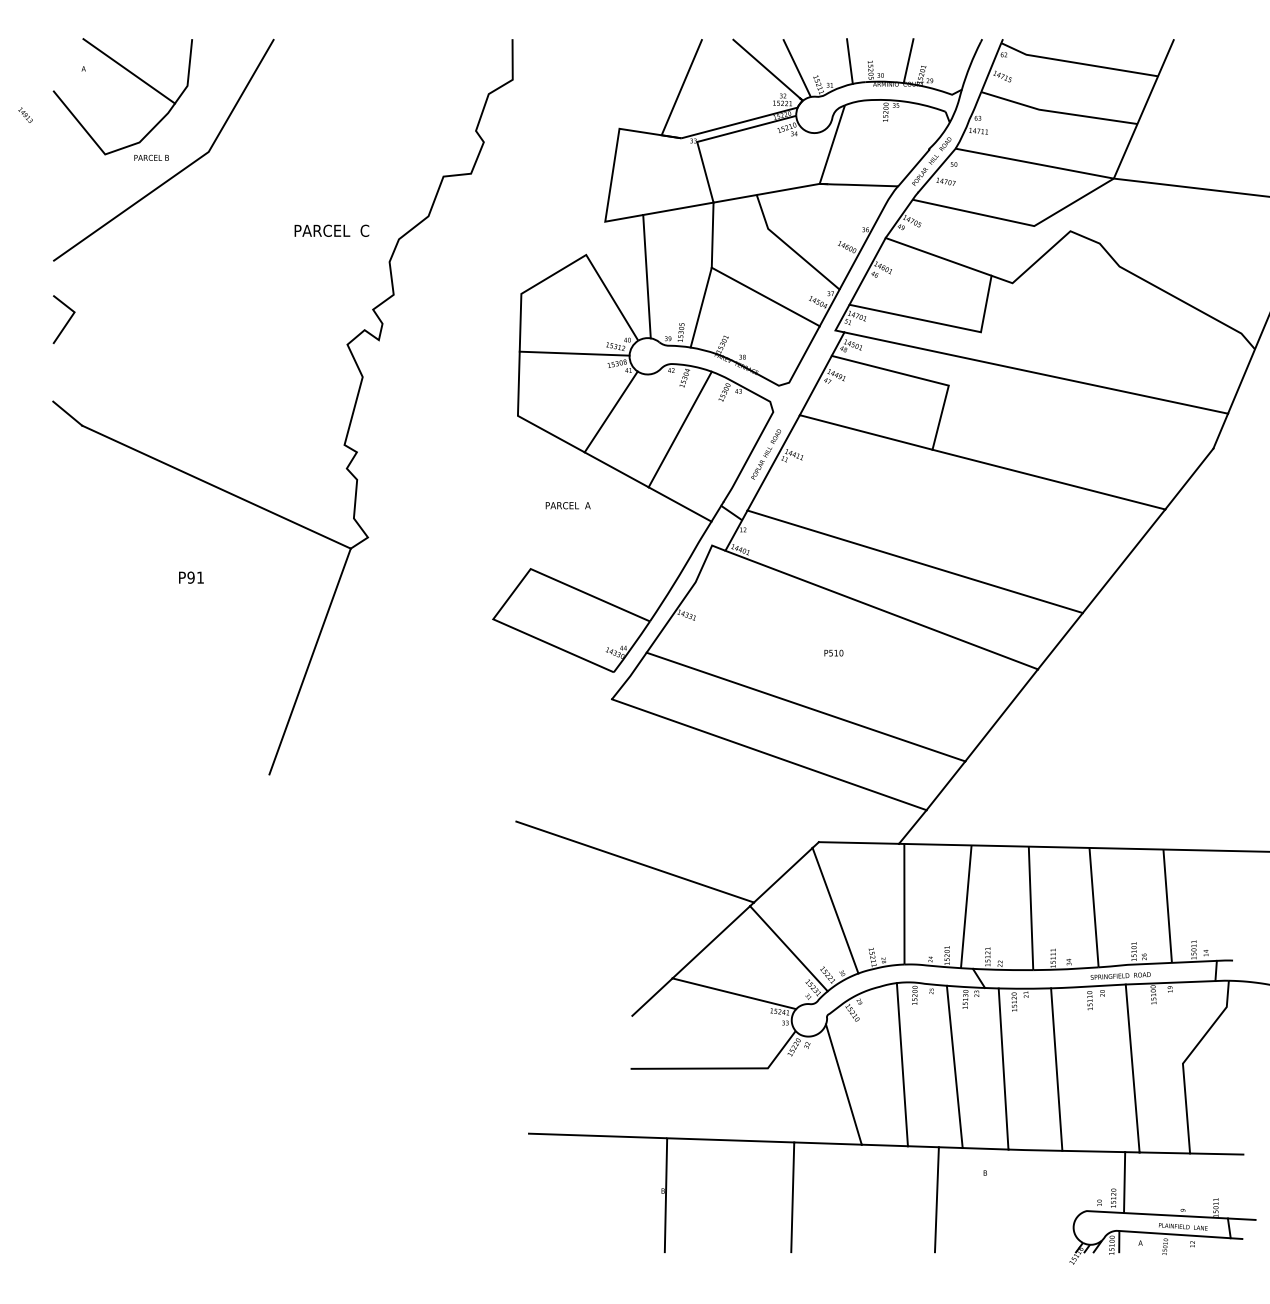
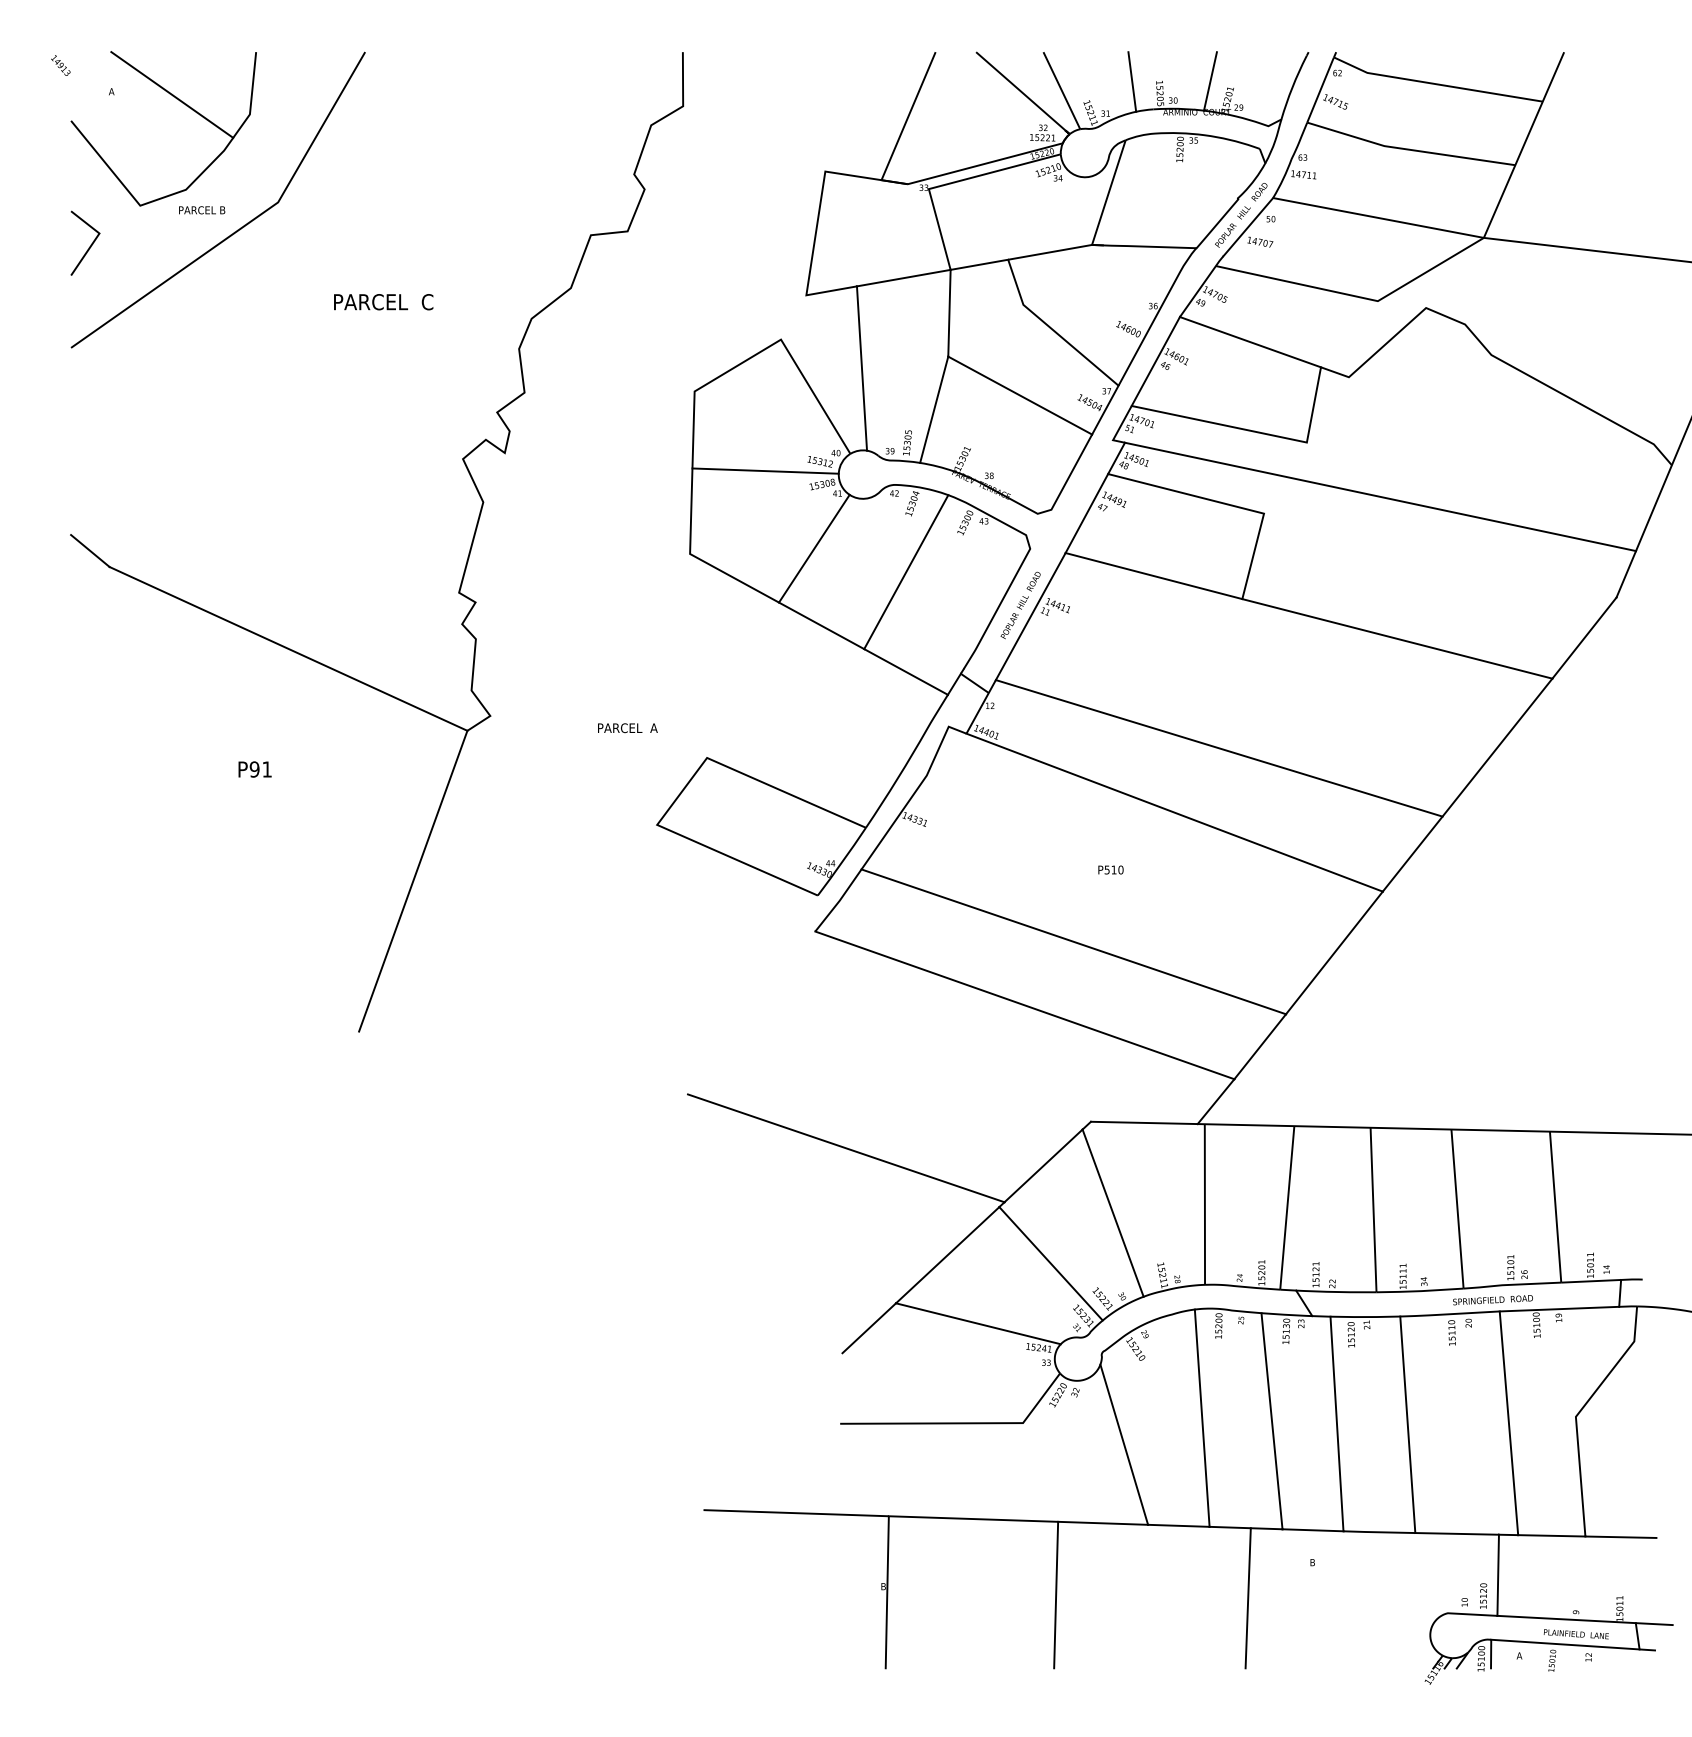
text: (25, 114) -> (60, 64), moved
text: (331, 230) -> (383, 301), moved
line: (67, 320) -> (90, 244), moved
text: (567, 505) -> (626, 727), moved

